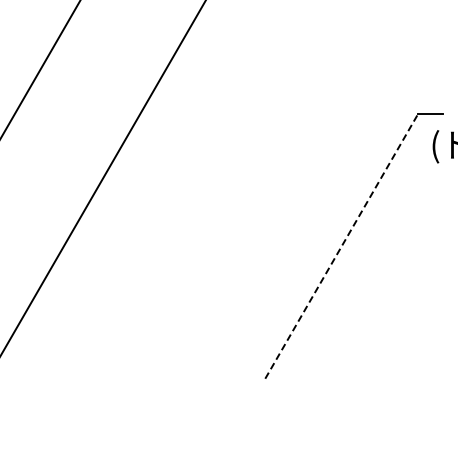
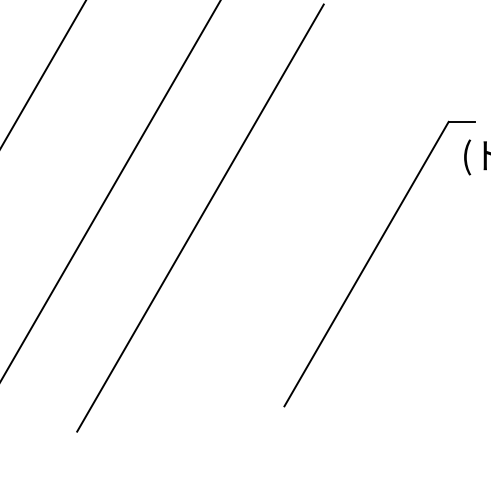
line: (186, 203) -> (199, 218), added
line: (342, 245) -> (367, 263), dashed -> solid

